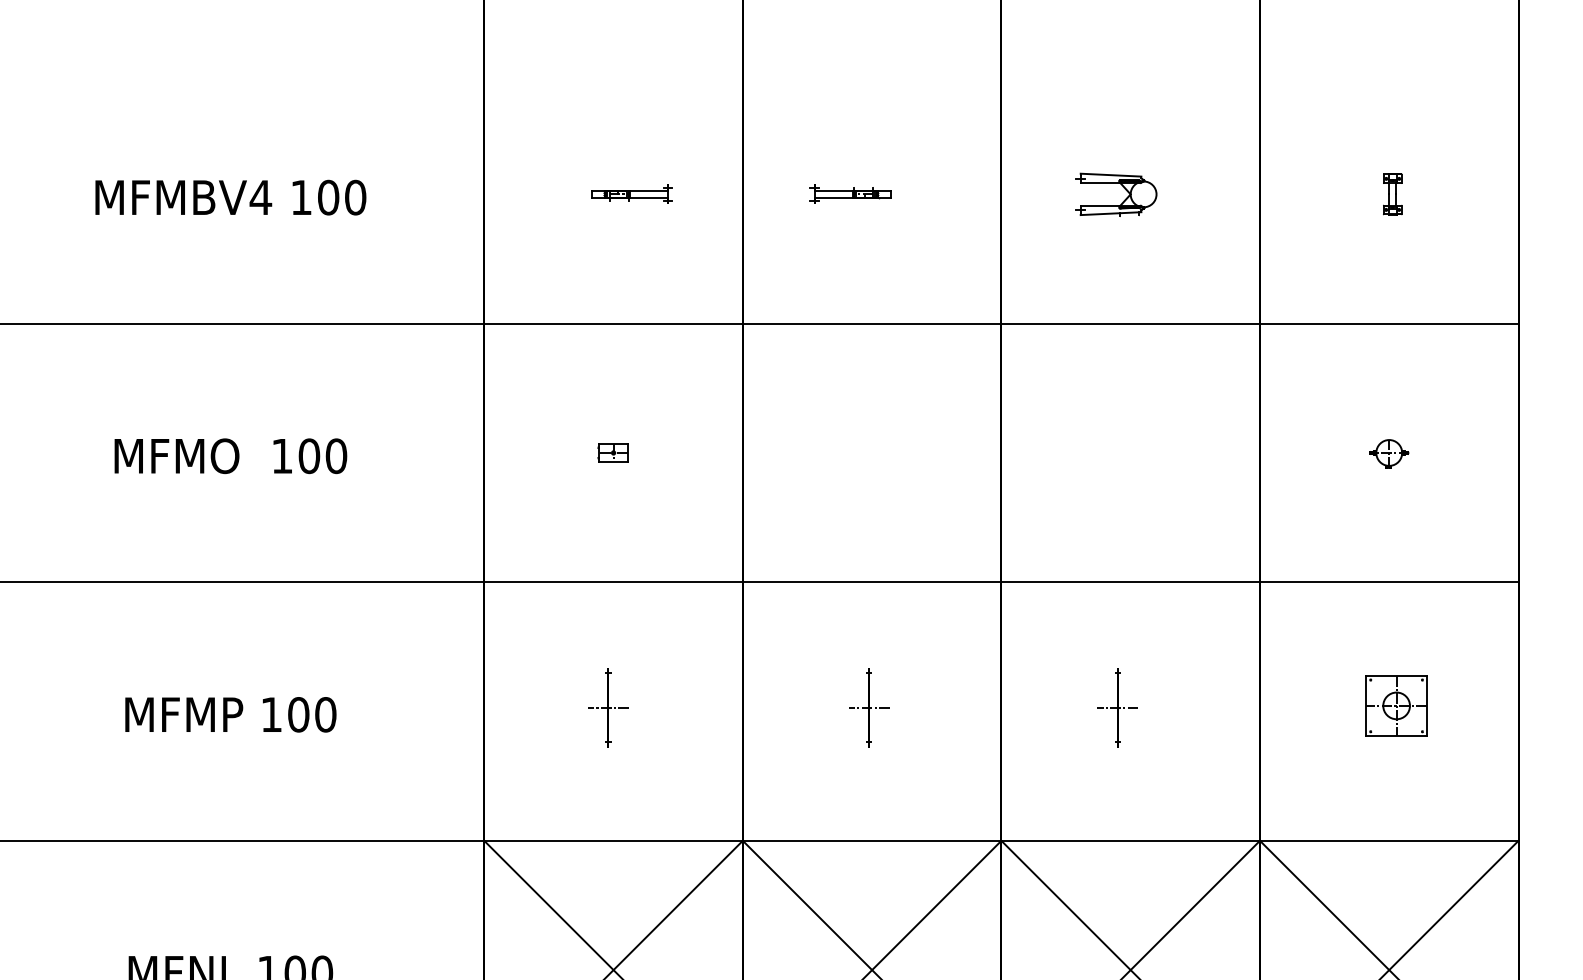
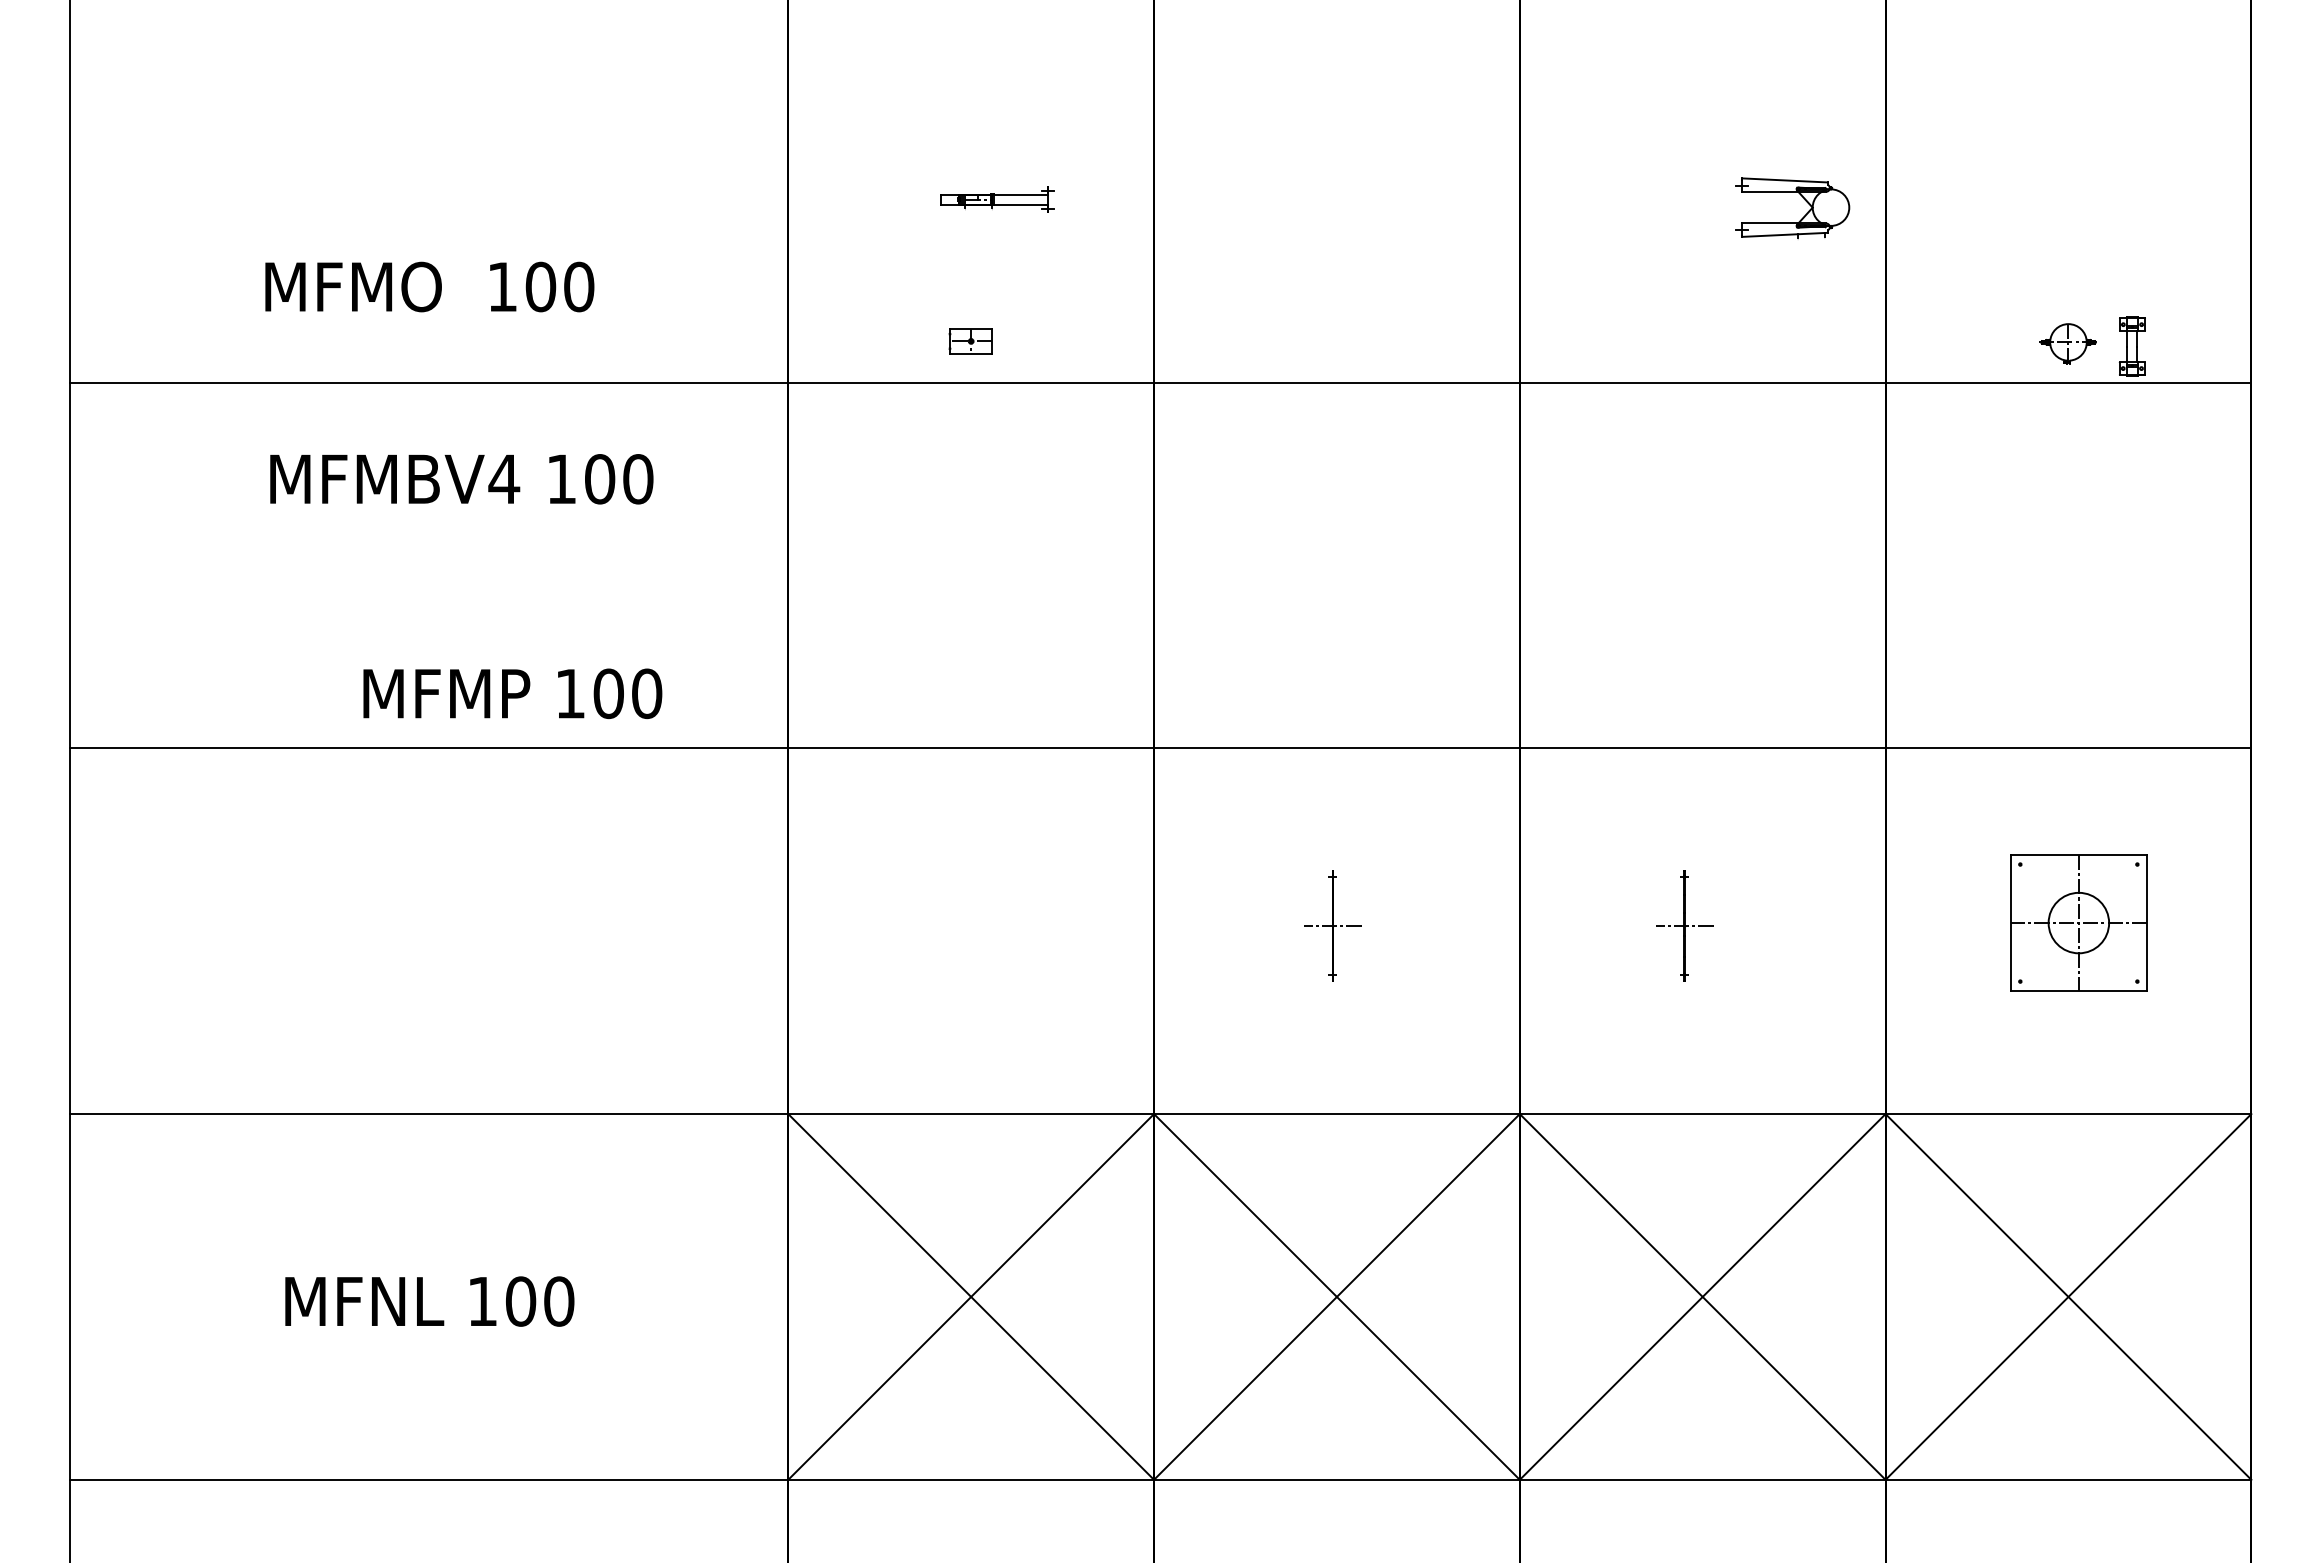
part: (850, 194) -> (1306, 199), removed
part: (1392, 194) -> (2132, 346), moved
text: (230, 197) -> (461, 479), moved
part: (1123, 201) -> (1802, 217), moved
part: (613, 453) -> (970, 341), moved
part: (1388, 453) -> (2067, 343), moved
text: (230, 455) -> (429, 286), moved
part: (1396, 706) -> (2078, 923), size x1.6
part: (608, 707) -> (963, 925), removed
text: (230, 714) -> (512, 693), moved

